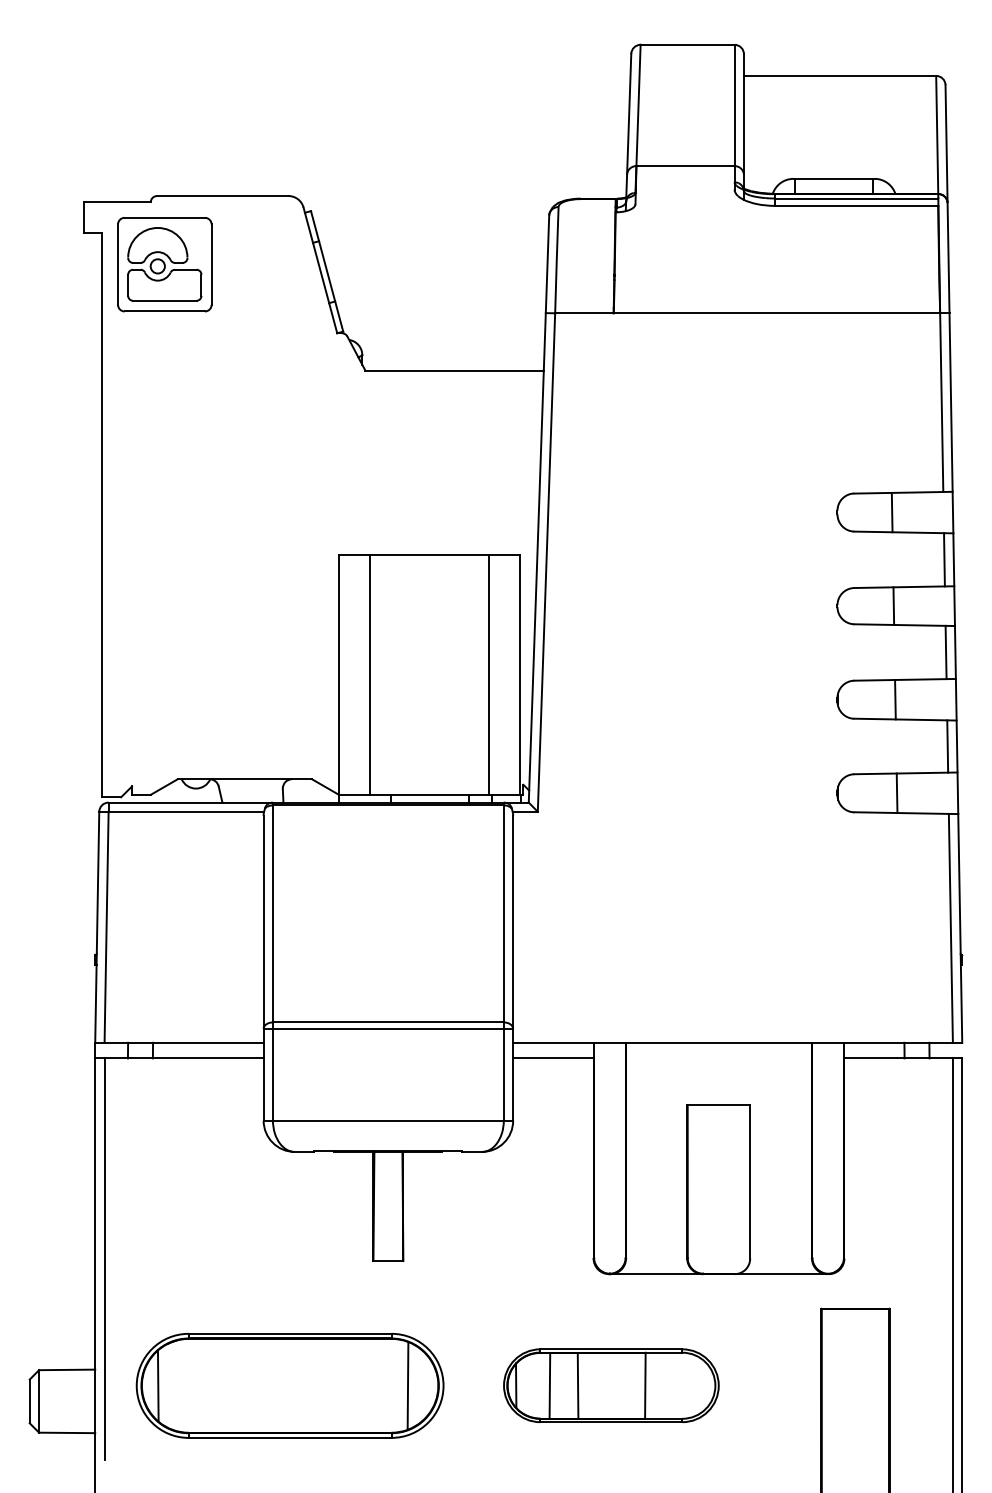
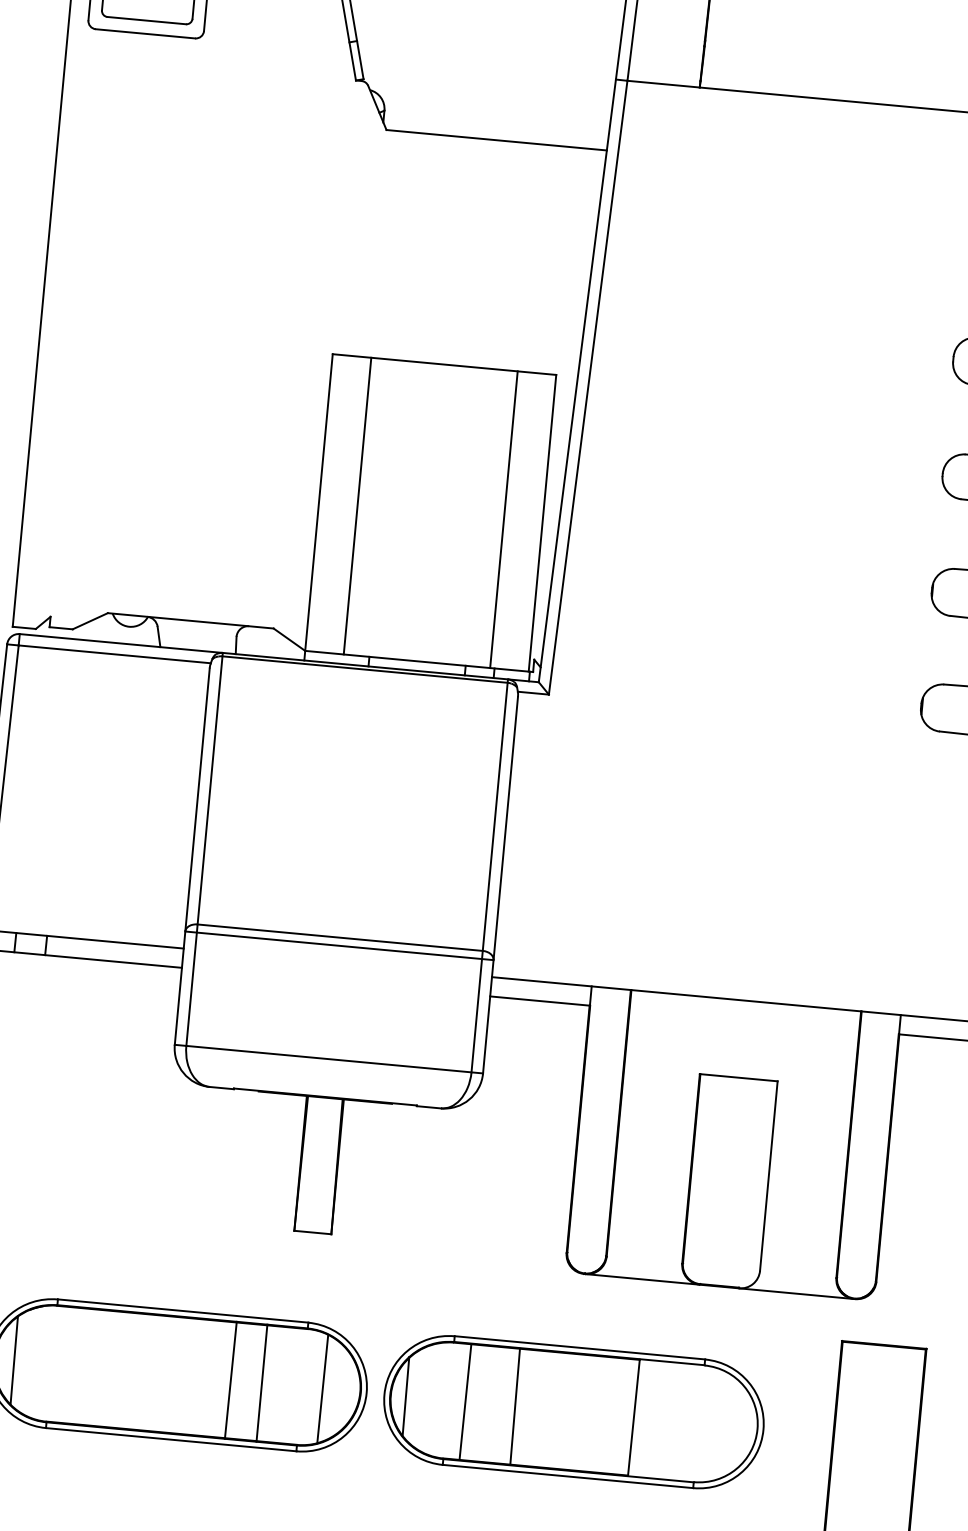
line: (333, 1385) -> (230, 1379), added
line: (358, 1385) -> (261, 1382), added
part: (611, 1385) -> (574, 1411), size x1.43

